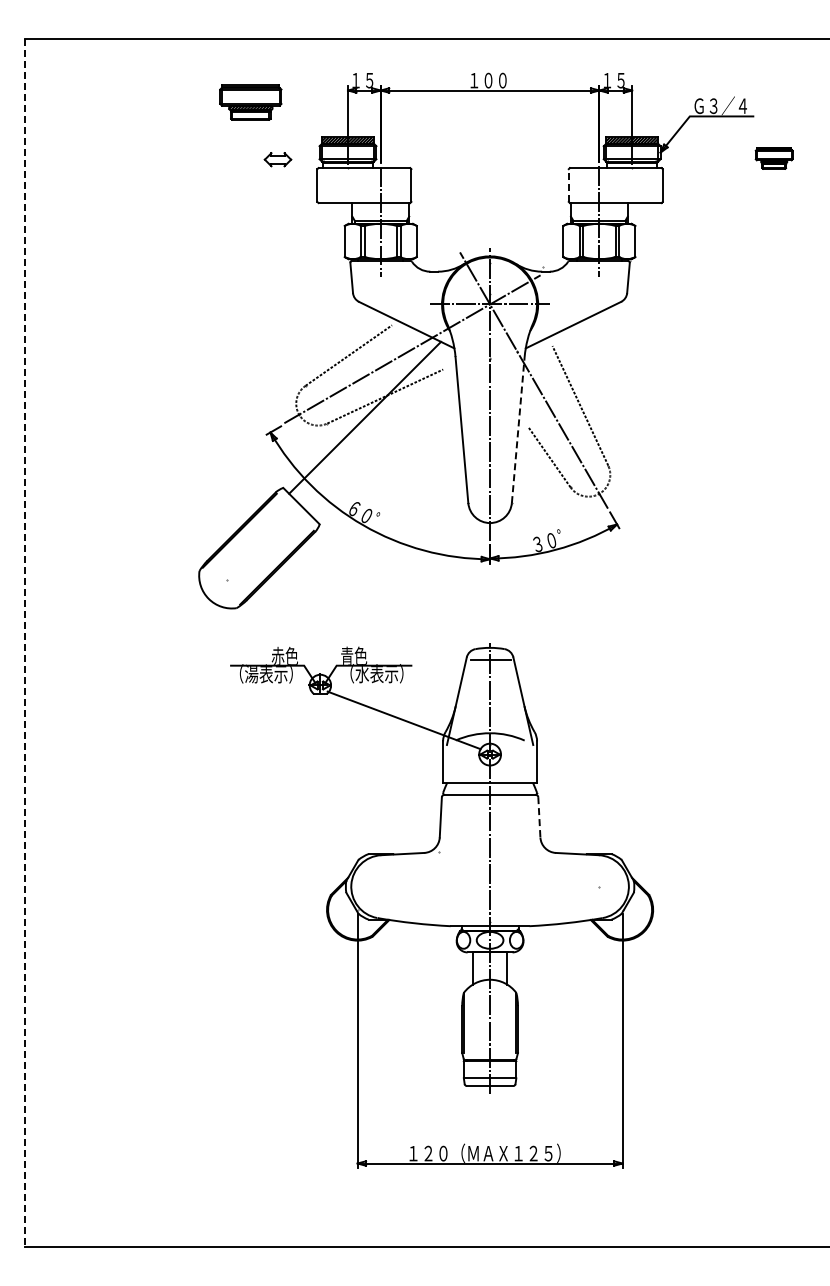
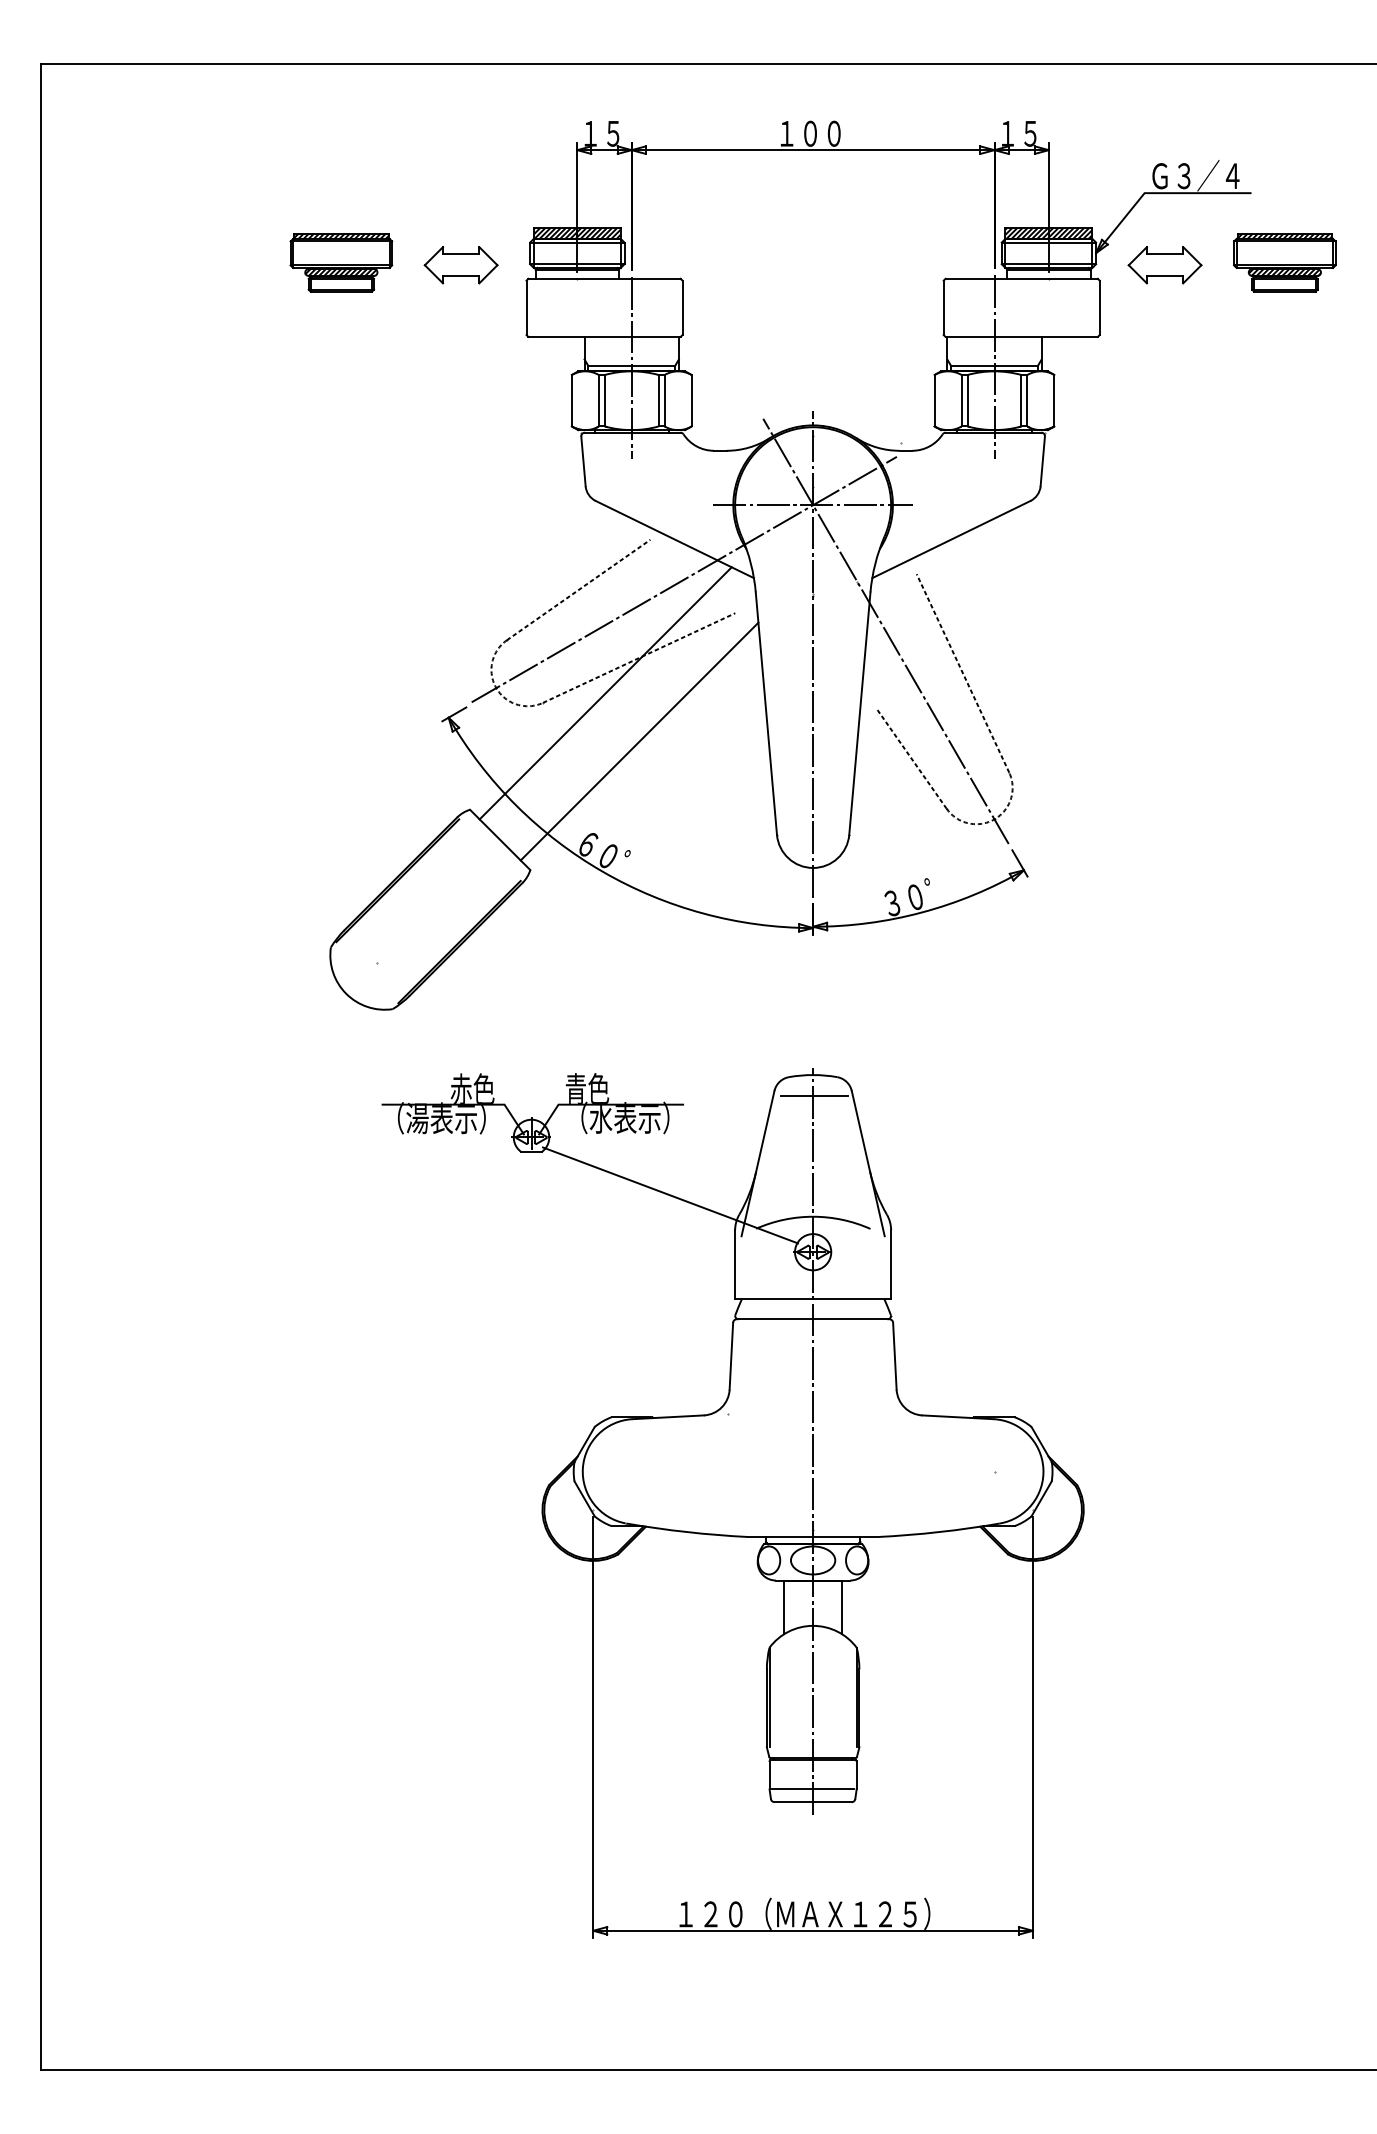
part: (250, 102) -> (340, 262), moved
part: (773, 158) -> (1283, 262), size x1.67
part: (277, 159) -> (460, 264), size x1.67
part: (702, 159) -> (1165, 264), added
line: (568, 185) -> (943, 307), dashed -> solid
line: (518, 429) -> (860, 712), dashed -> solid
line: (385, 446) -> (639, 740), added
line: (25, 643) -> (42, 1067), dashed -> solid
line: (539, 817) -> (895, 1356), dashed -> solid

